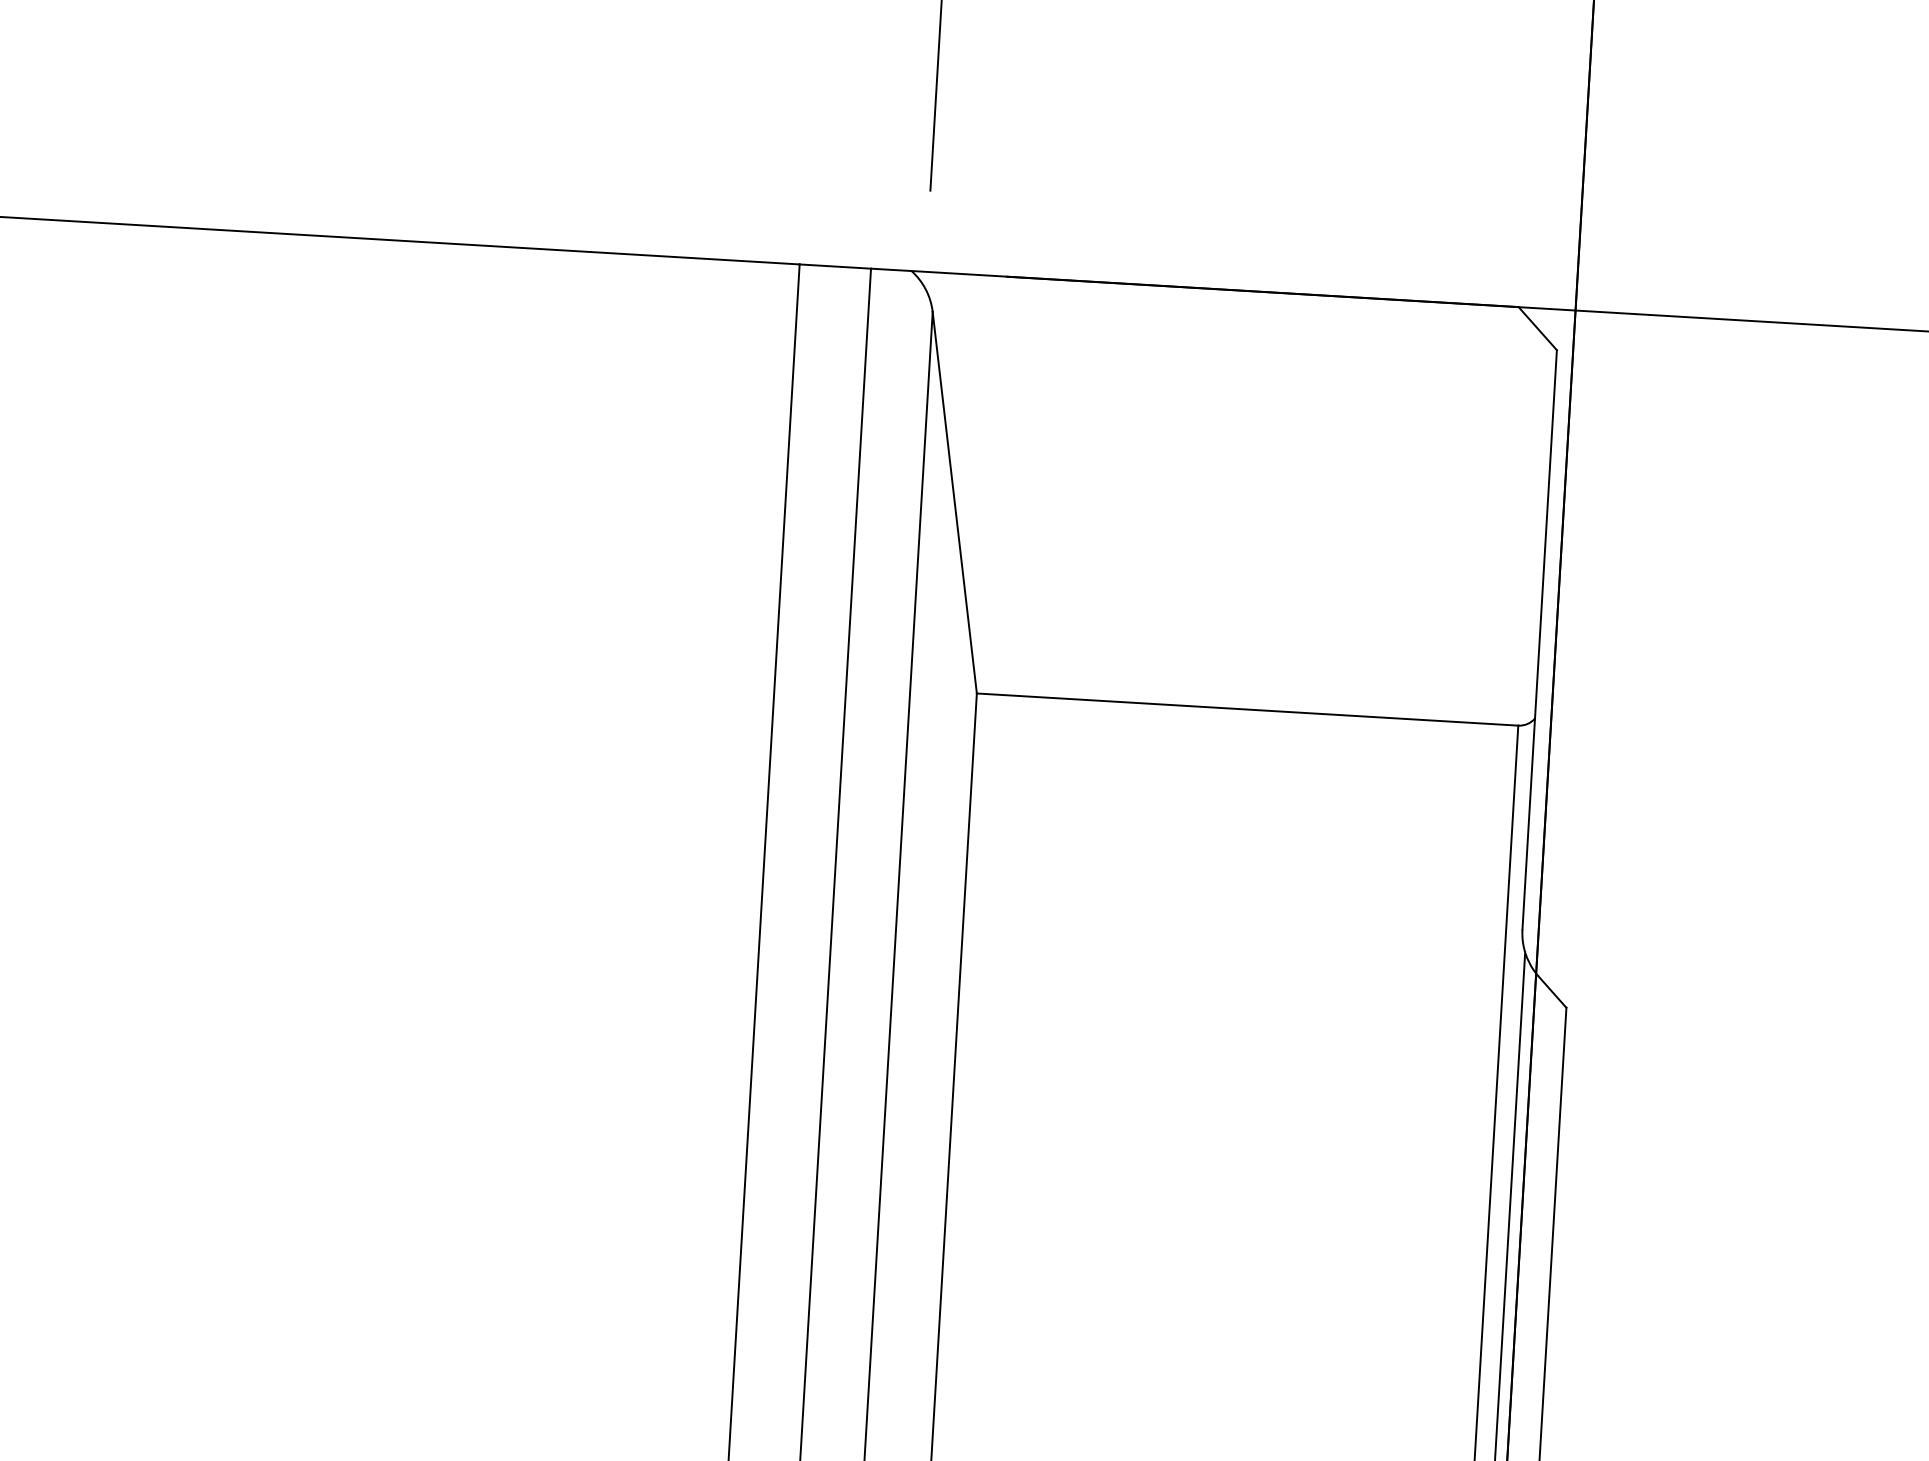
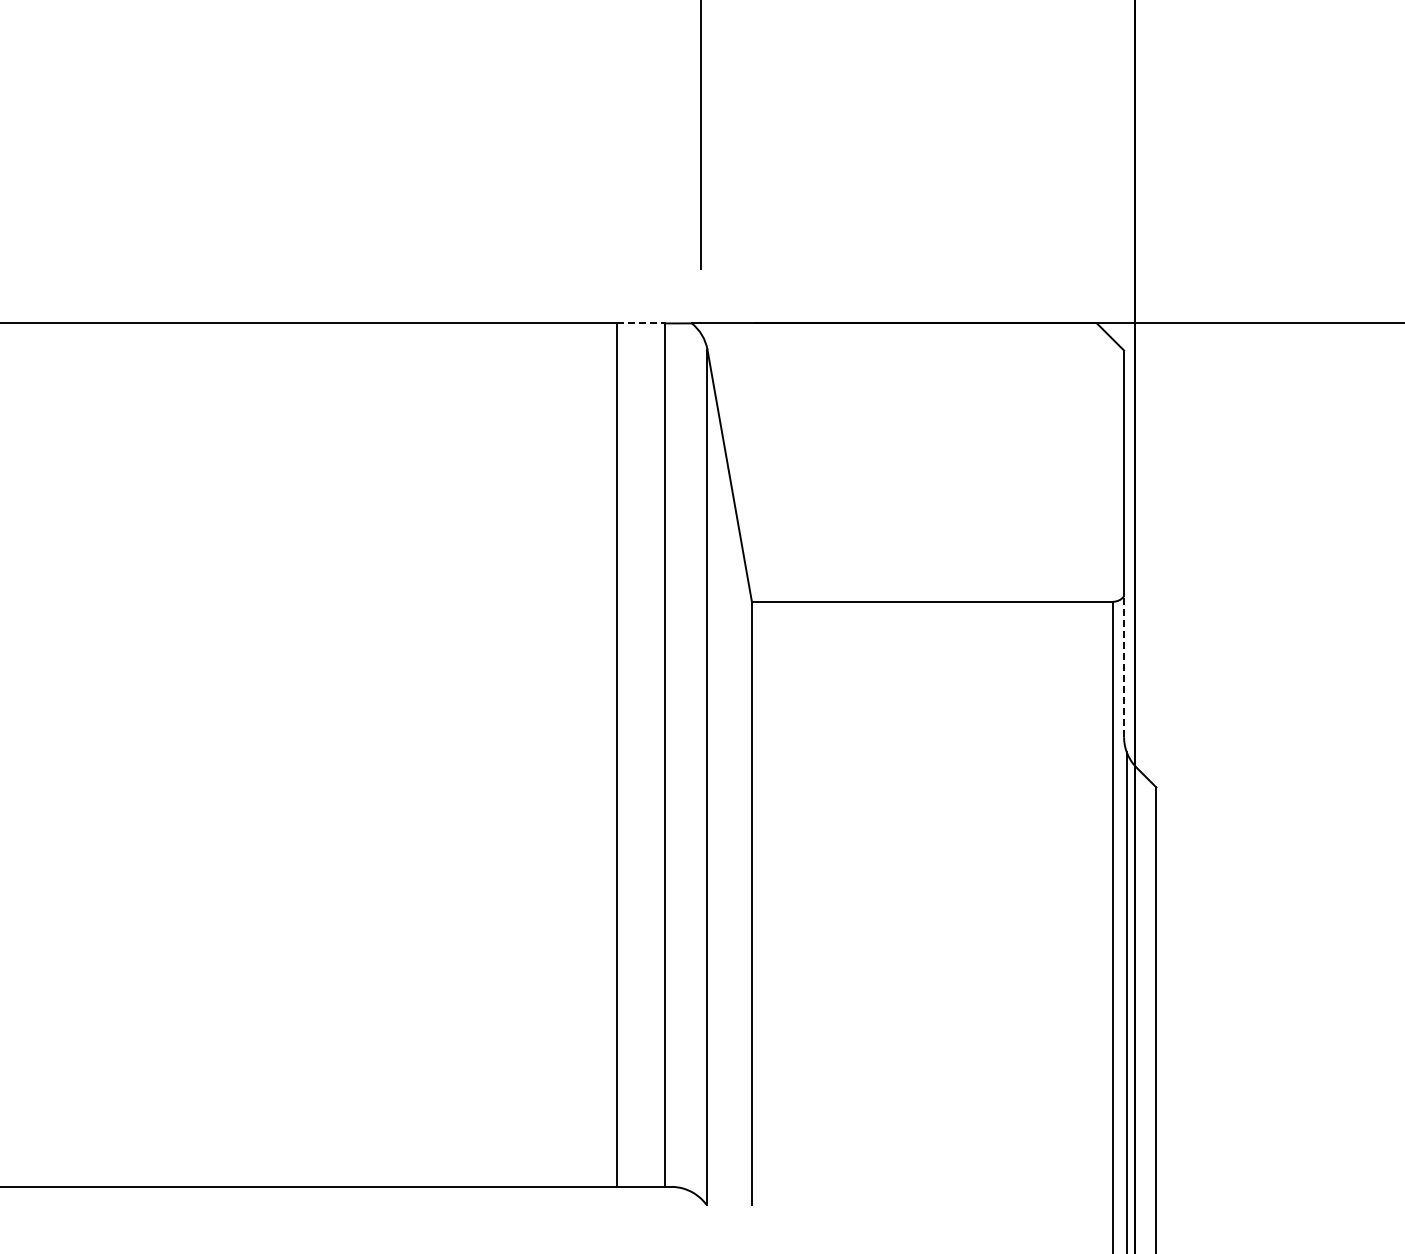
line: (834, 266) -> (640, 323), solid -> dashed
line: (1529, 823) -> (1124, 666), solid -> dashed

